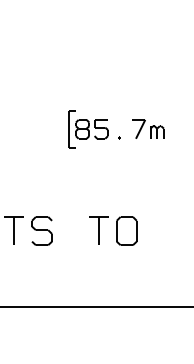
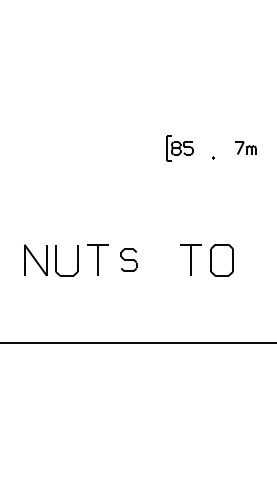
part: (148, 128) -> (245, 147), size x0.6
part: (88, 129) -> (179, 148), size x0.6
part: (41, 231) -> (128, 260), size x0.7

